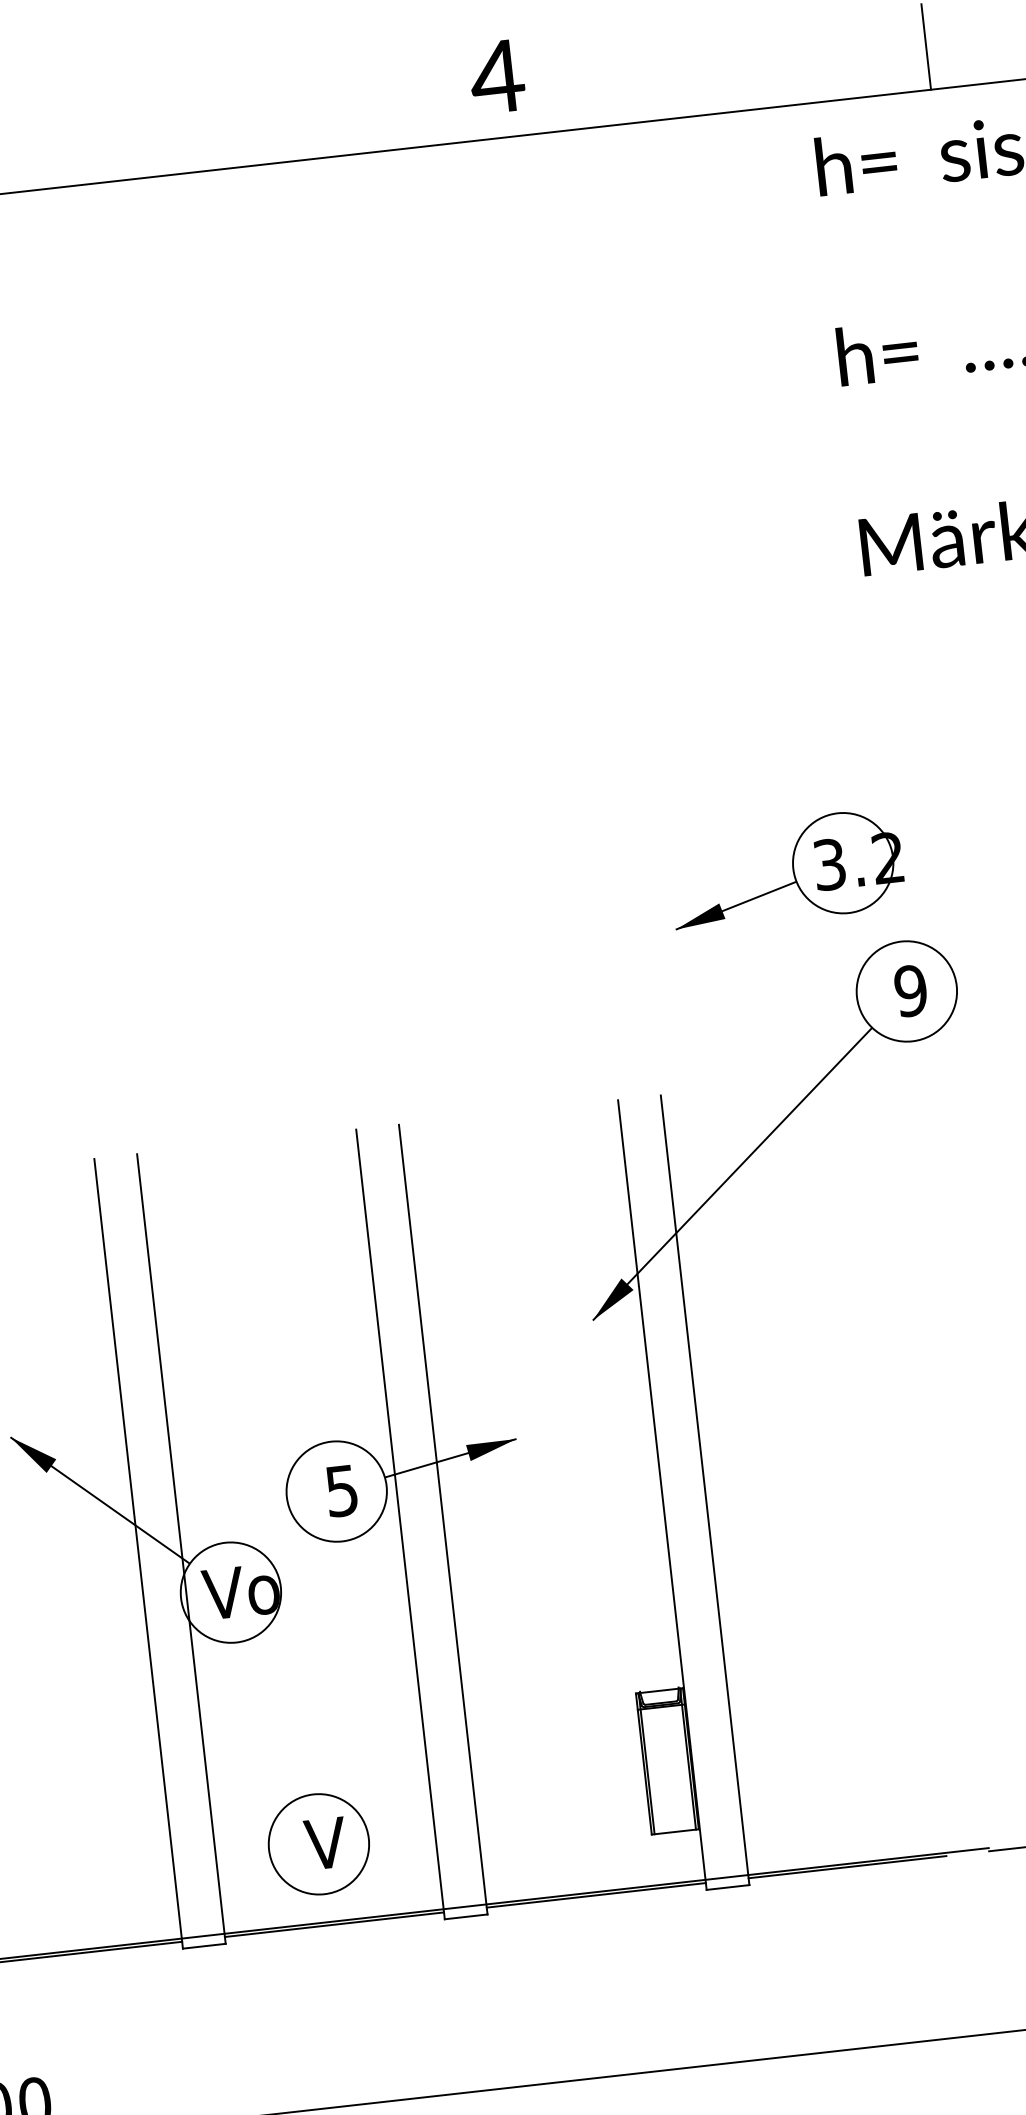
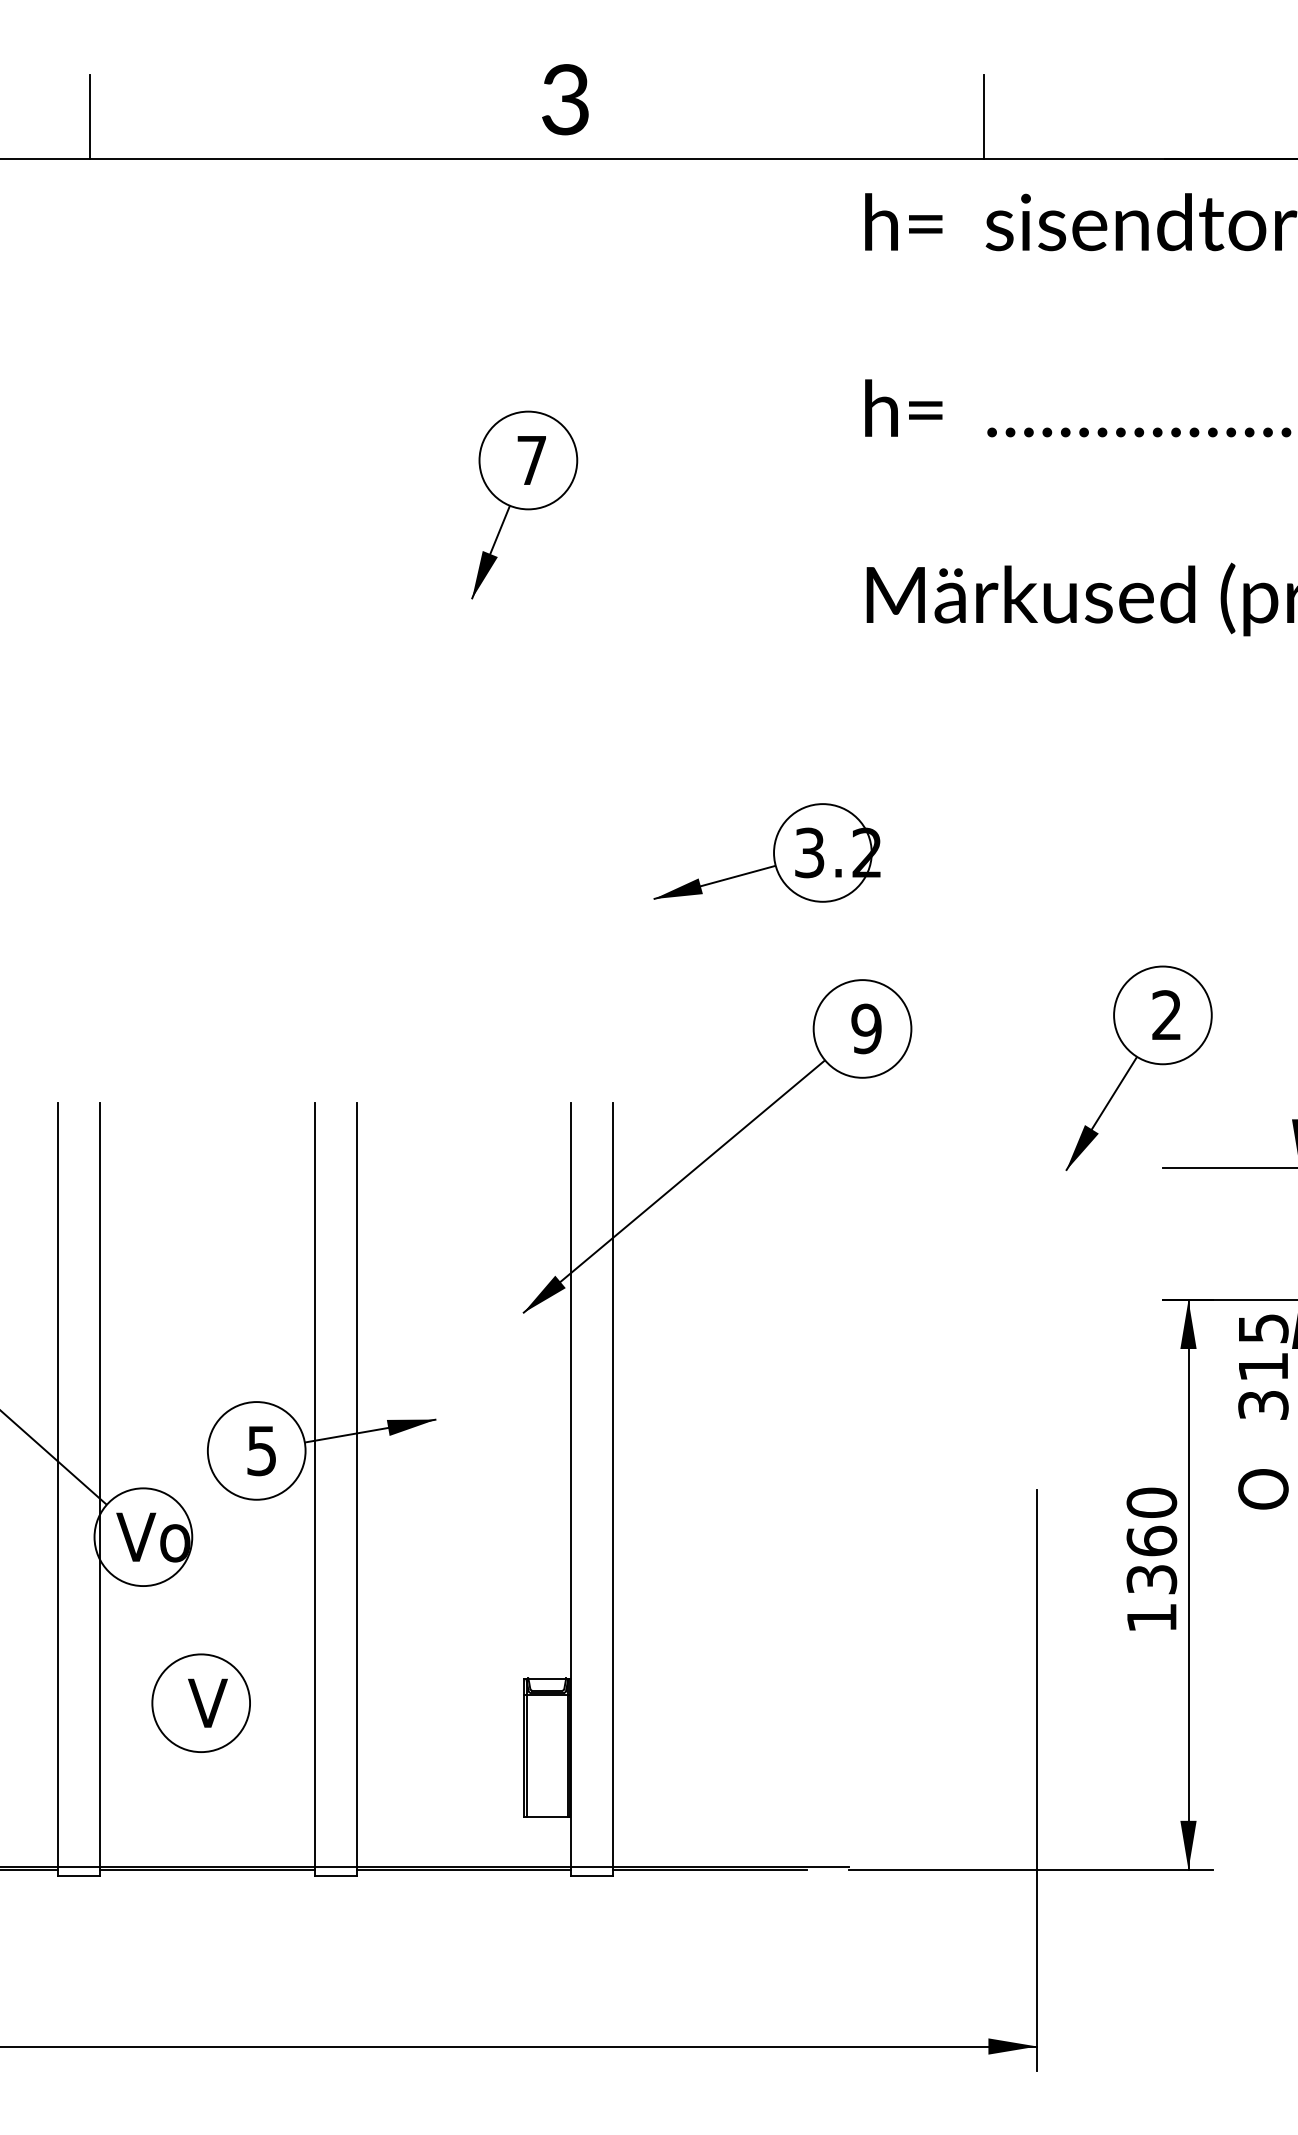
text: (497, 76) -> (565, 99), 4 -> 3
line: (14, 149) -> (90, 117), added
part: (501, 494) -> (524, 504), added
part: (792, 868) -> (773, 852), moved
part: (318, 1843) -> (200, 1702), moved

